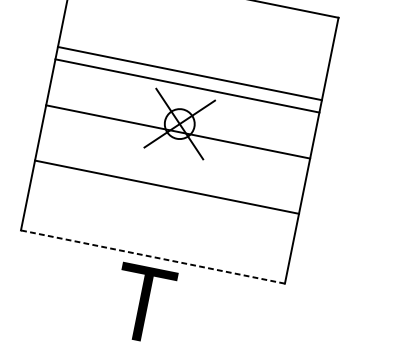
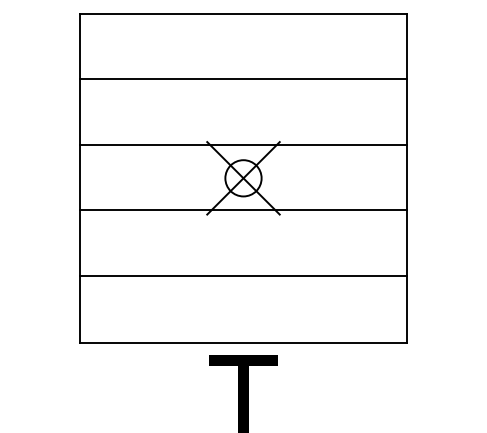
line: (190, 73) -> (243, 78), moved
line: (187, 86) -> (243, 145), moved
line: (178, 132) -> (243, 210), moved
line: (167, 187) -> (243, 276), moved
line: (152, 256) -> (243, 342), dashed -> solid

